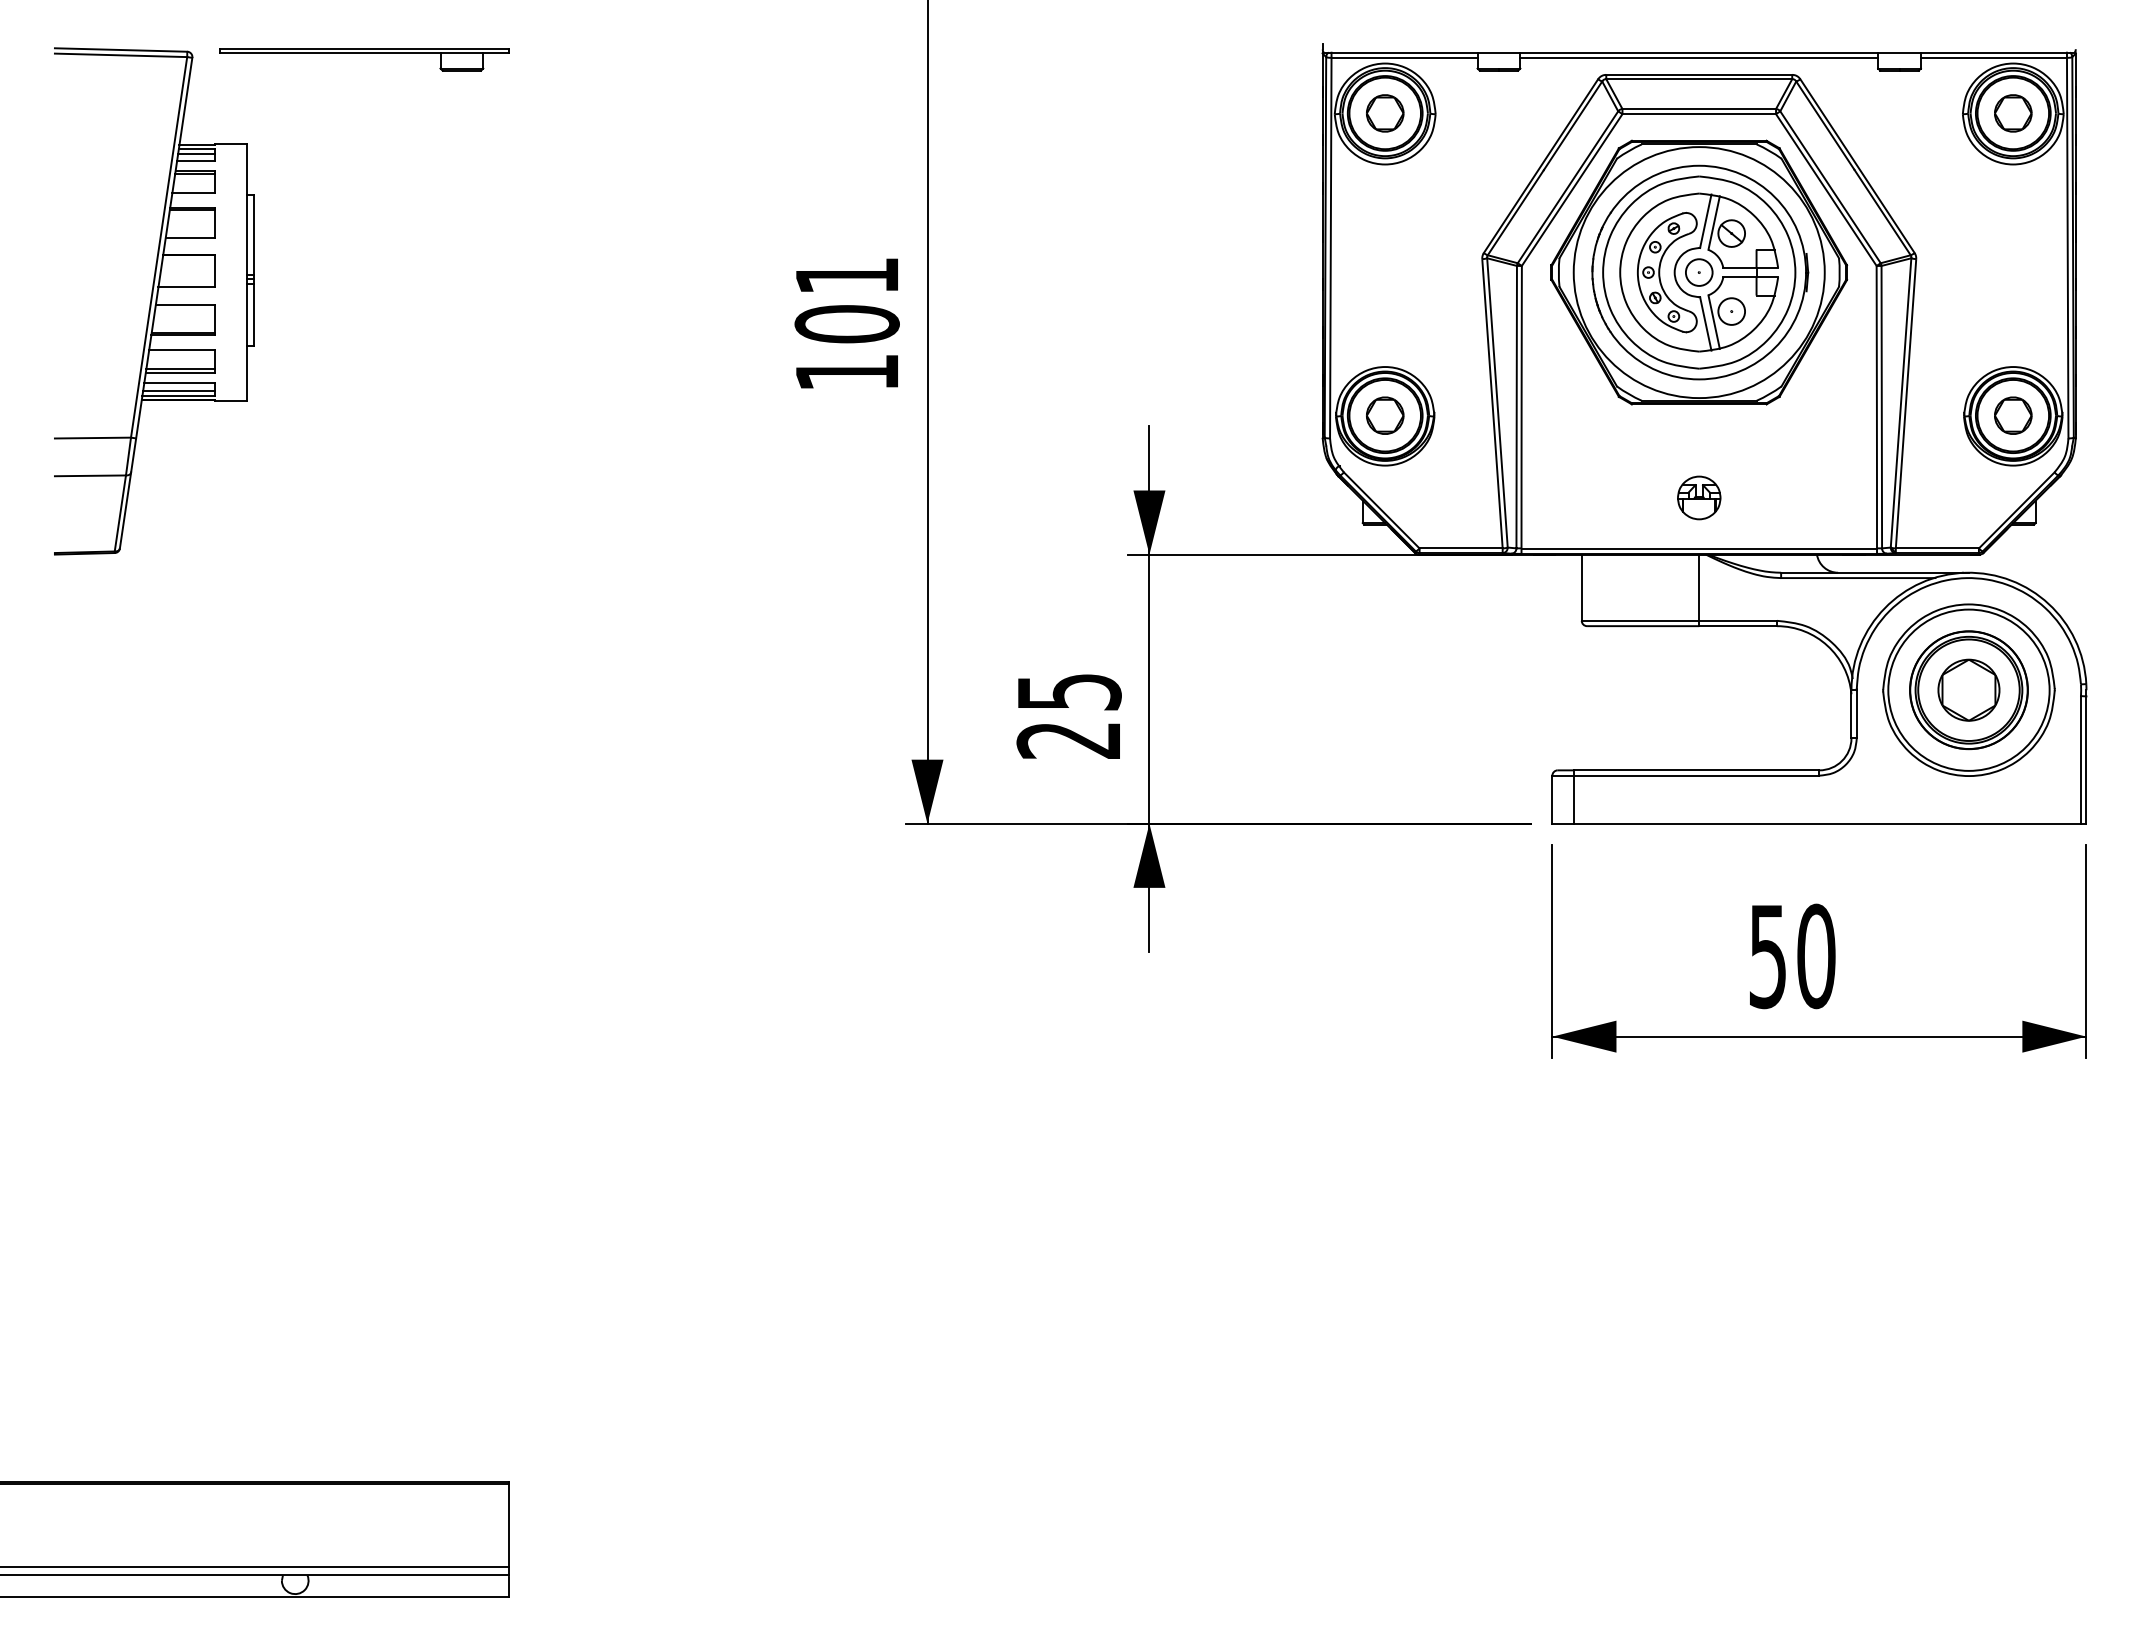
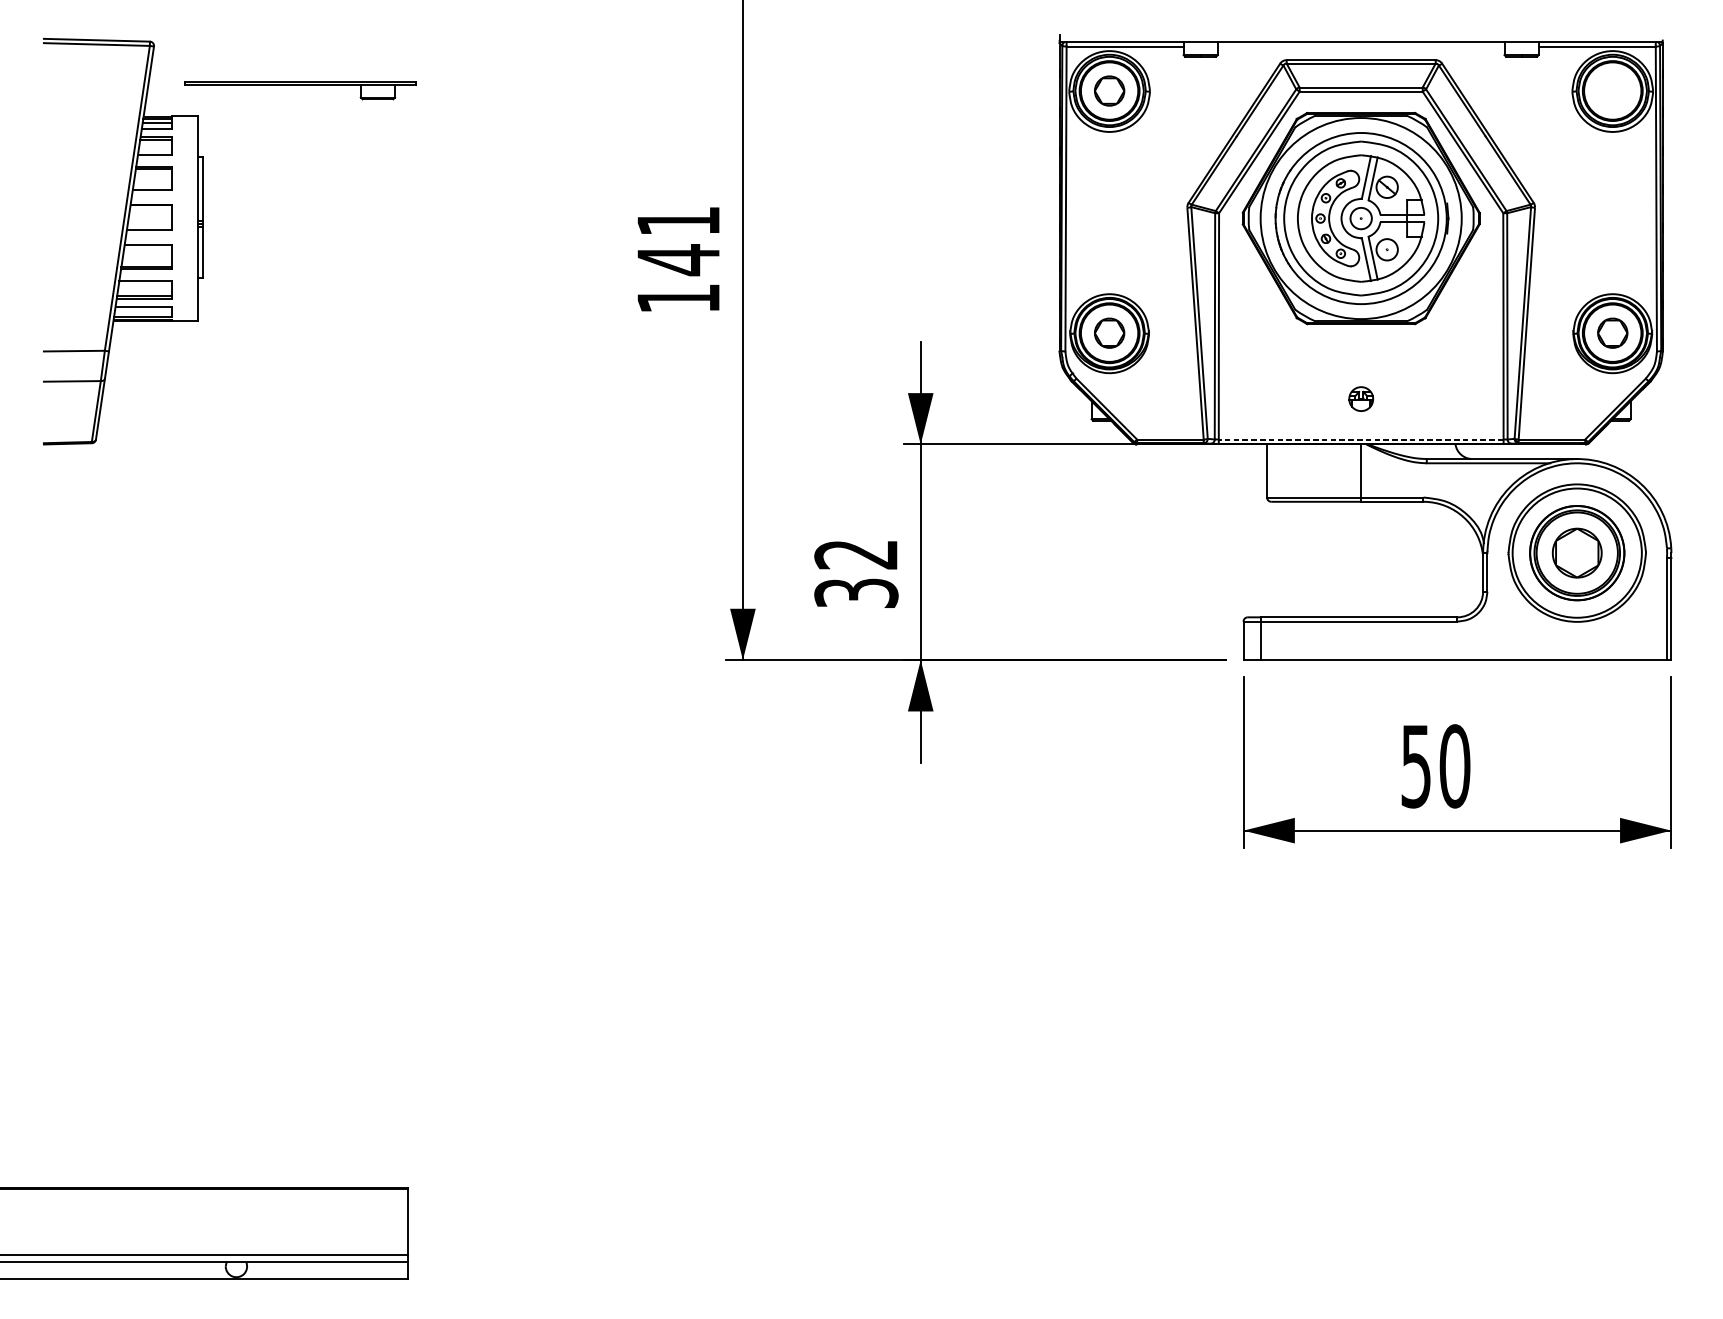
line: (1699, 57) -> (1361, 46), removed
part: (364, 59) -> (299, 90), moved
part: (2013, 113) -> (1612, 91), removed
text: (846, 324) -> (678, 260), 101 -> 141
line: (179, 390) -> (143, 313), removed
part: (1699, 497) -> (1361, 398), size x0.7
line: (1699, 548) -> (1361, 439), solid -> dashed
text: (1068, 716) -> (855, 574), 25 -> 32

